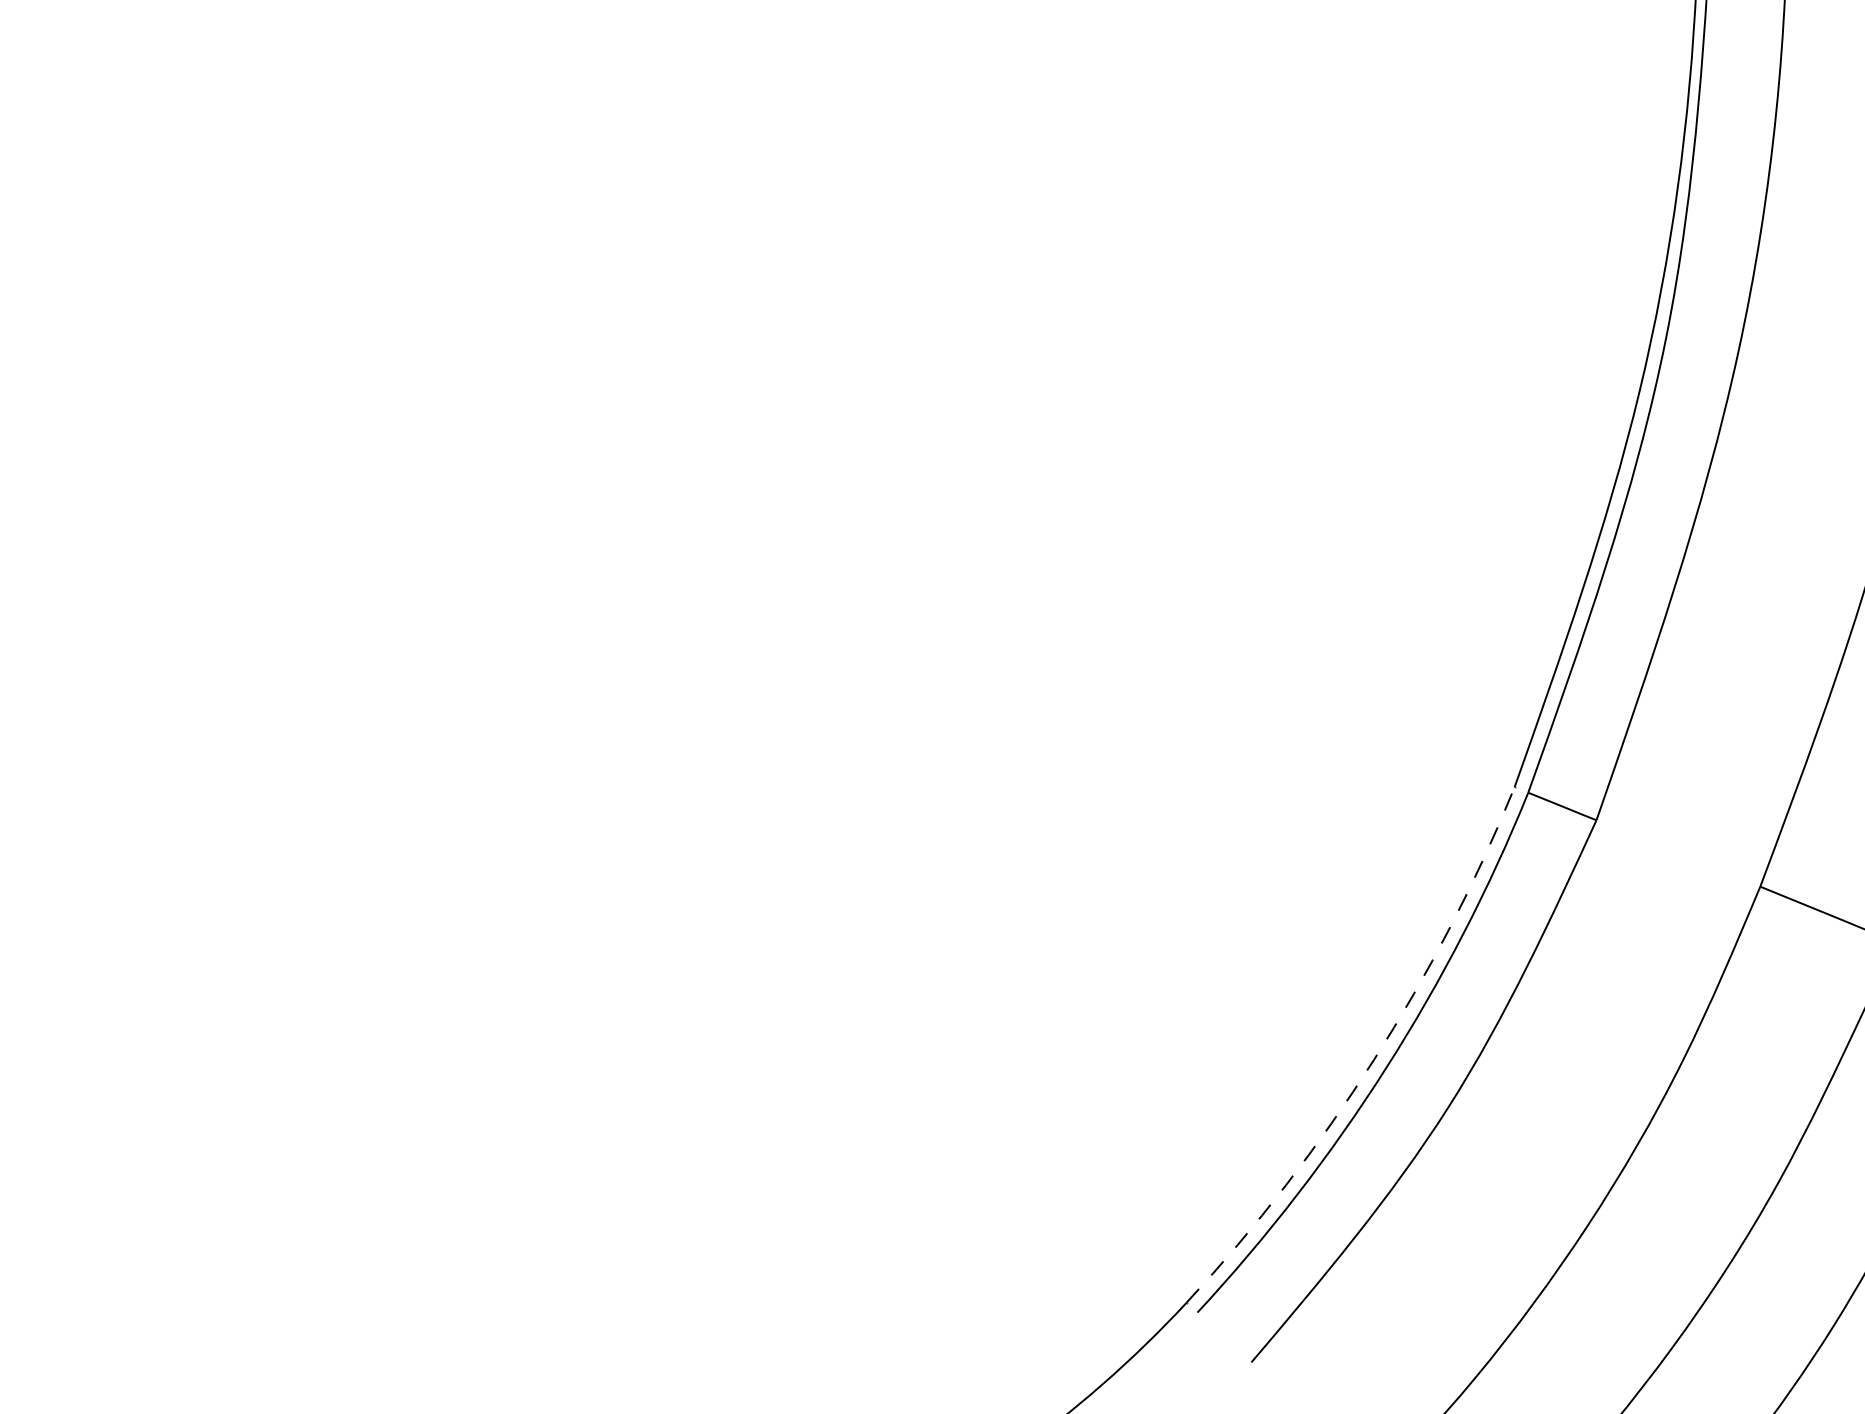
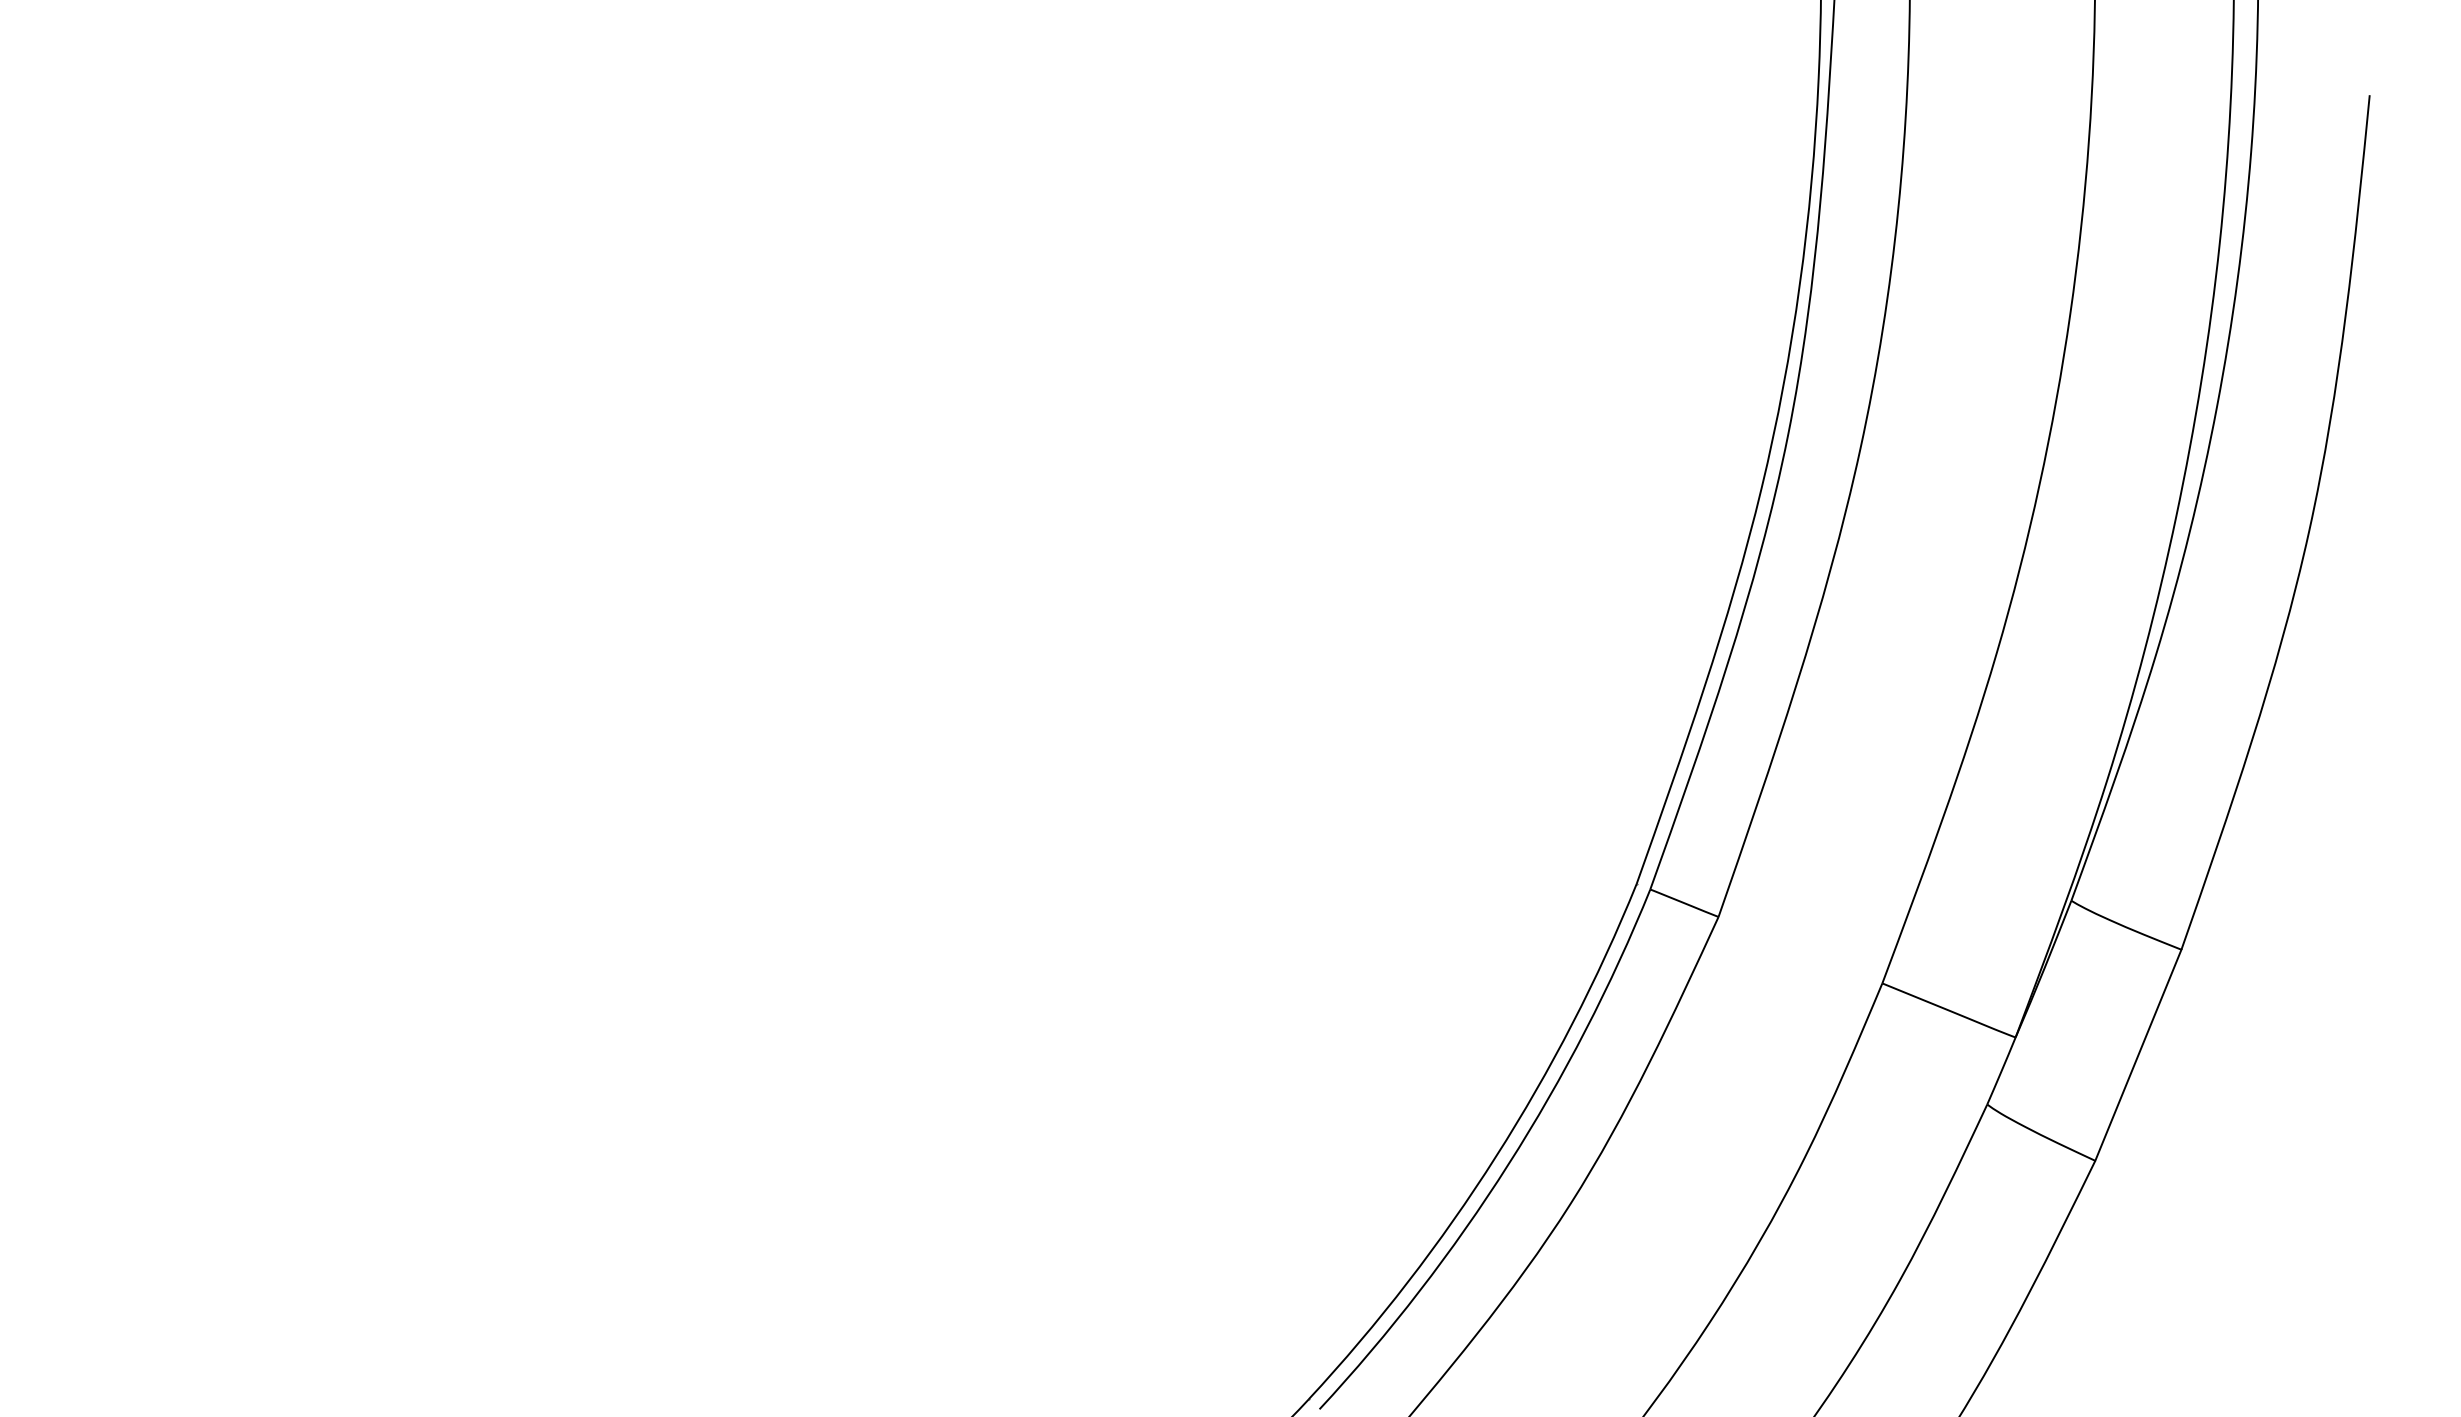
arc: (1374, 1059) -> (1496, 1156), dashed -> solid

